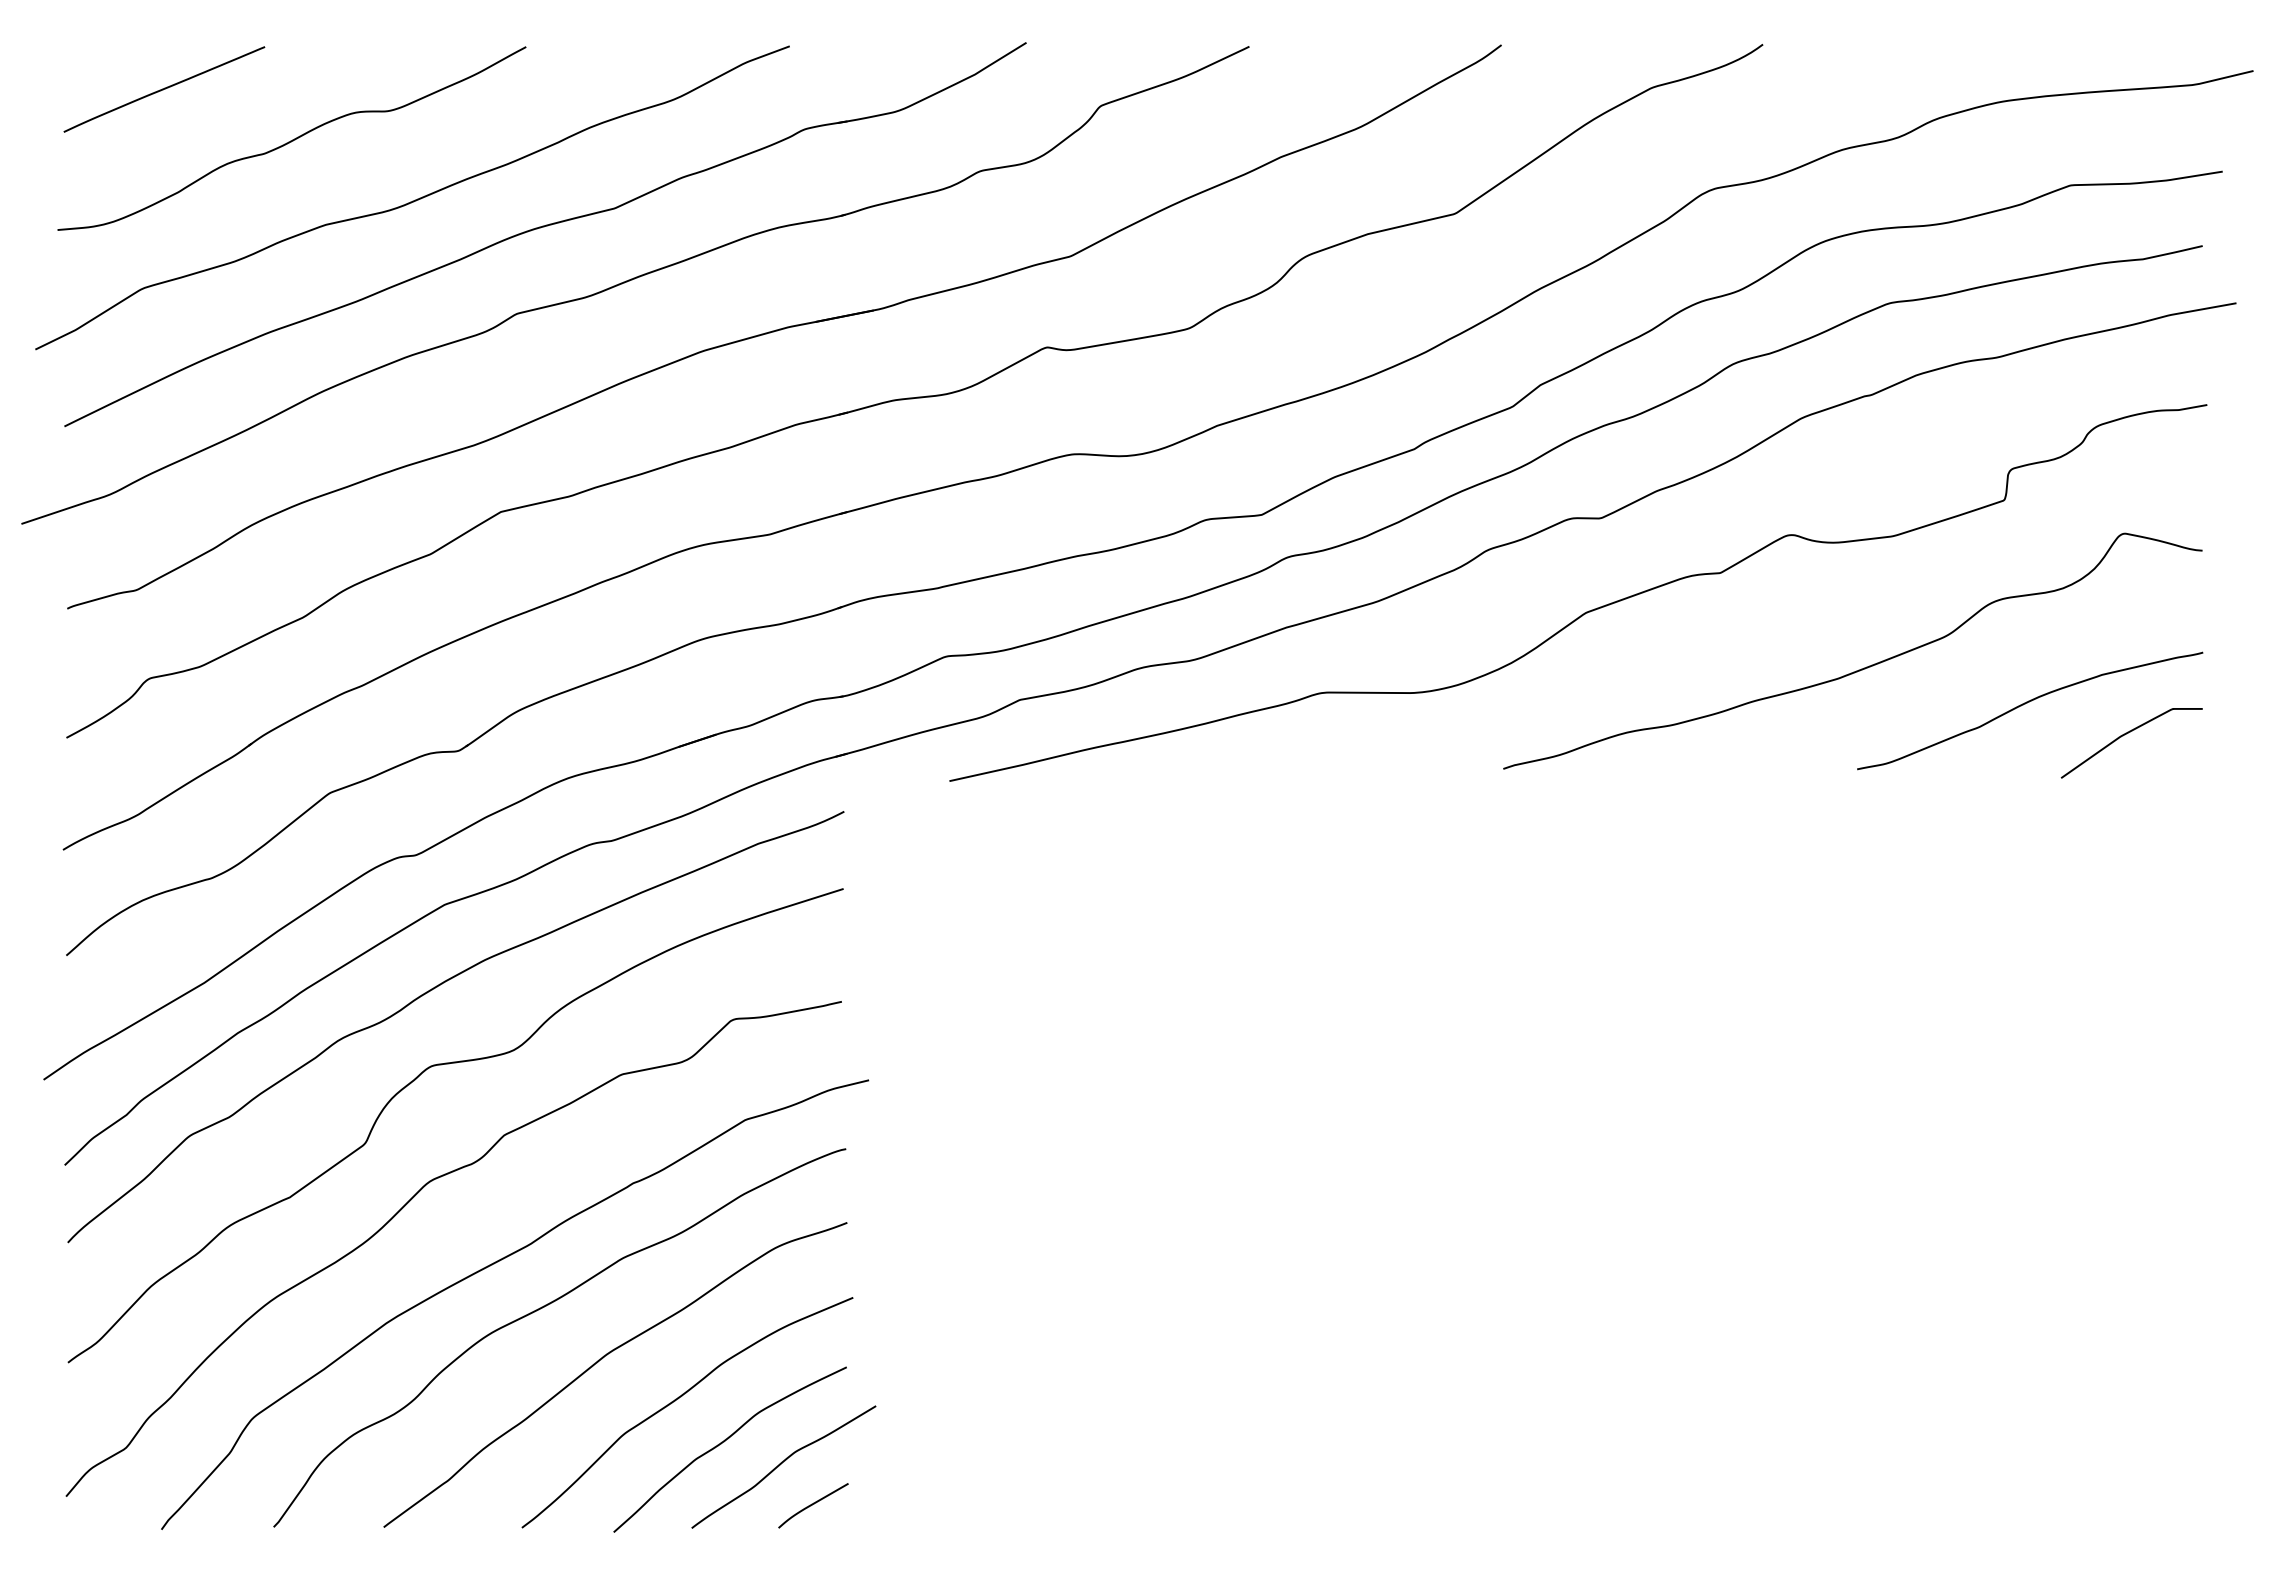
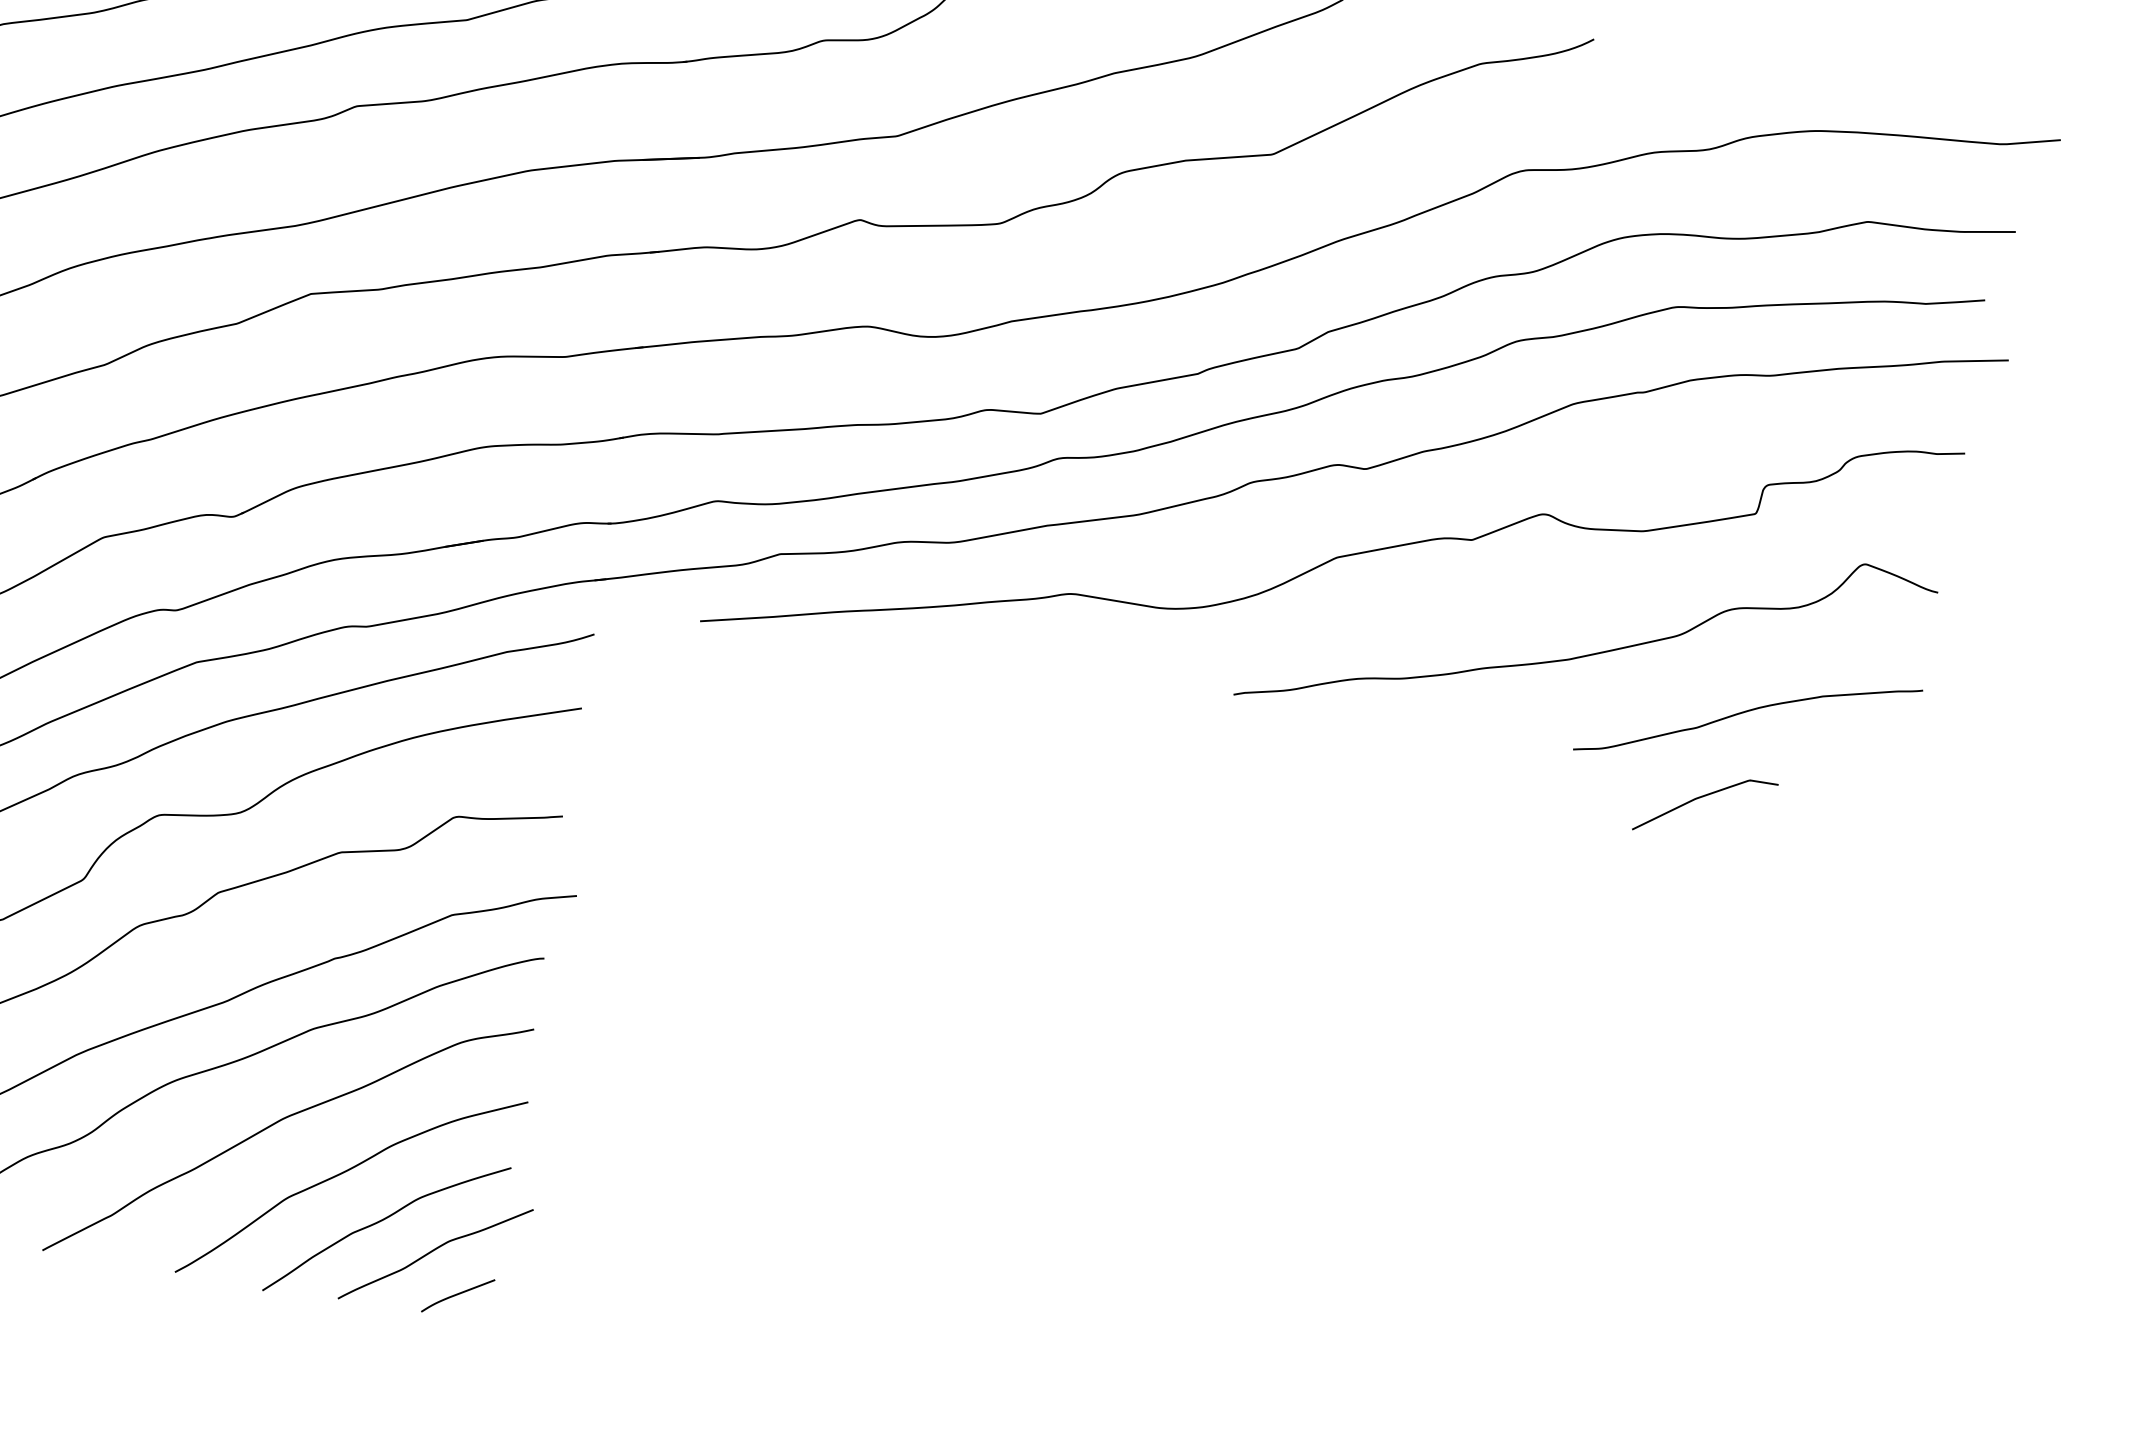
curve: (2126, 734) -> (1701, 797), moved

